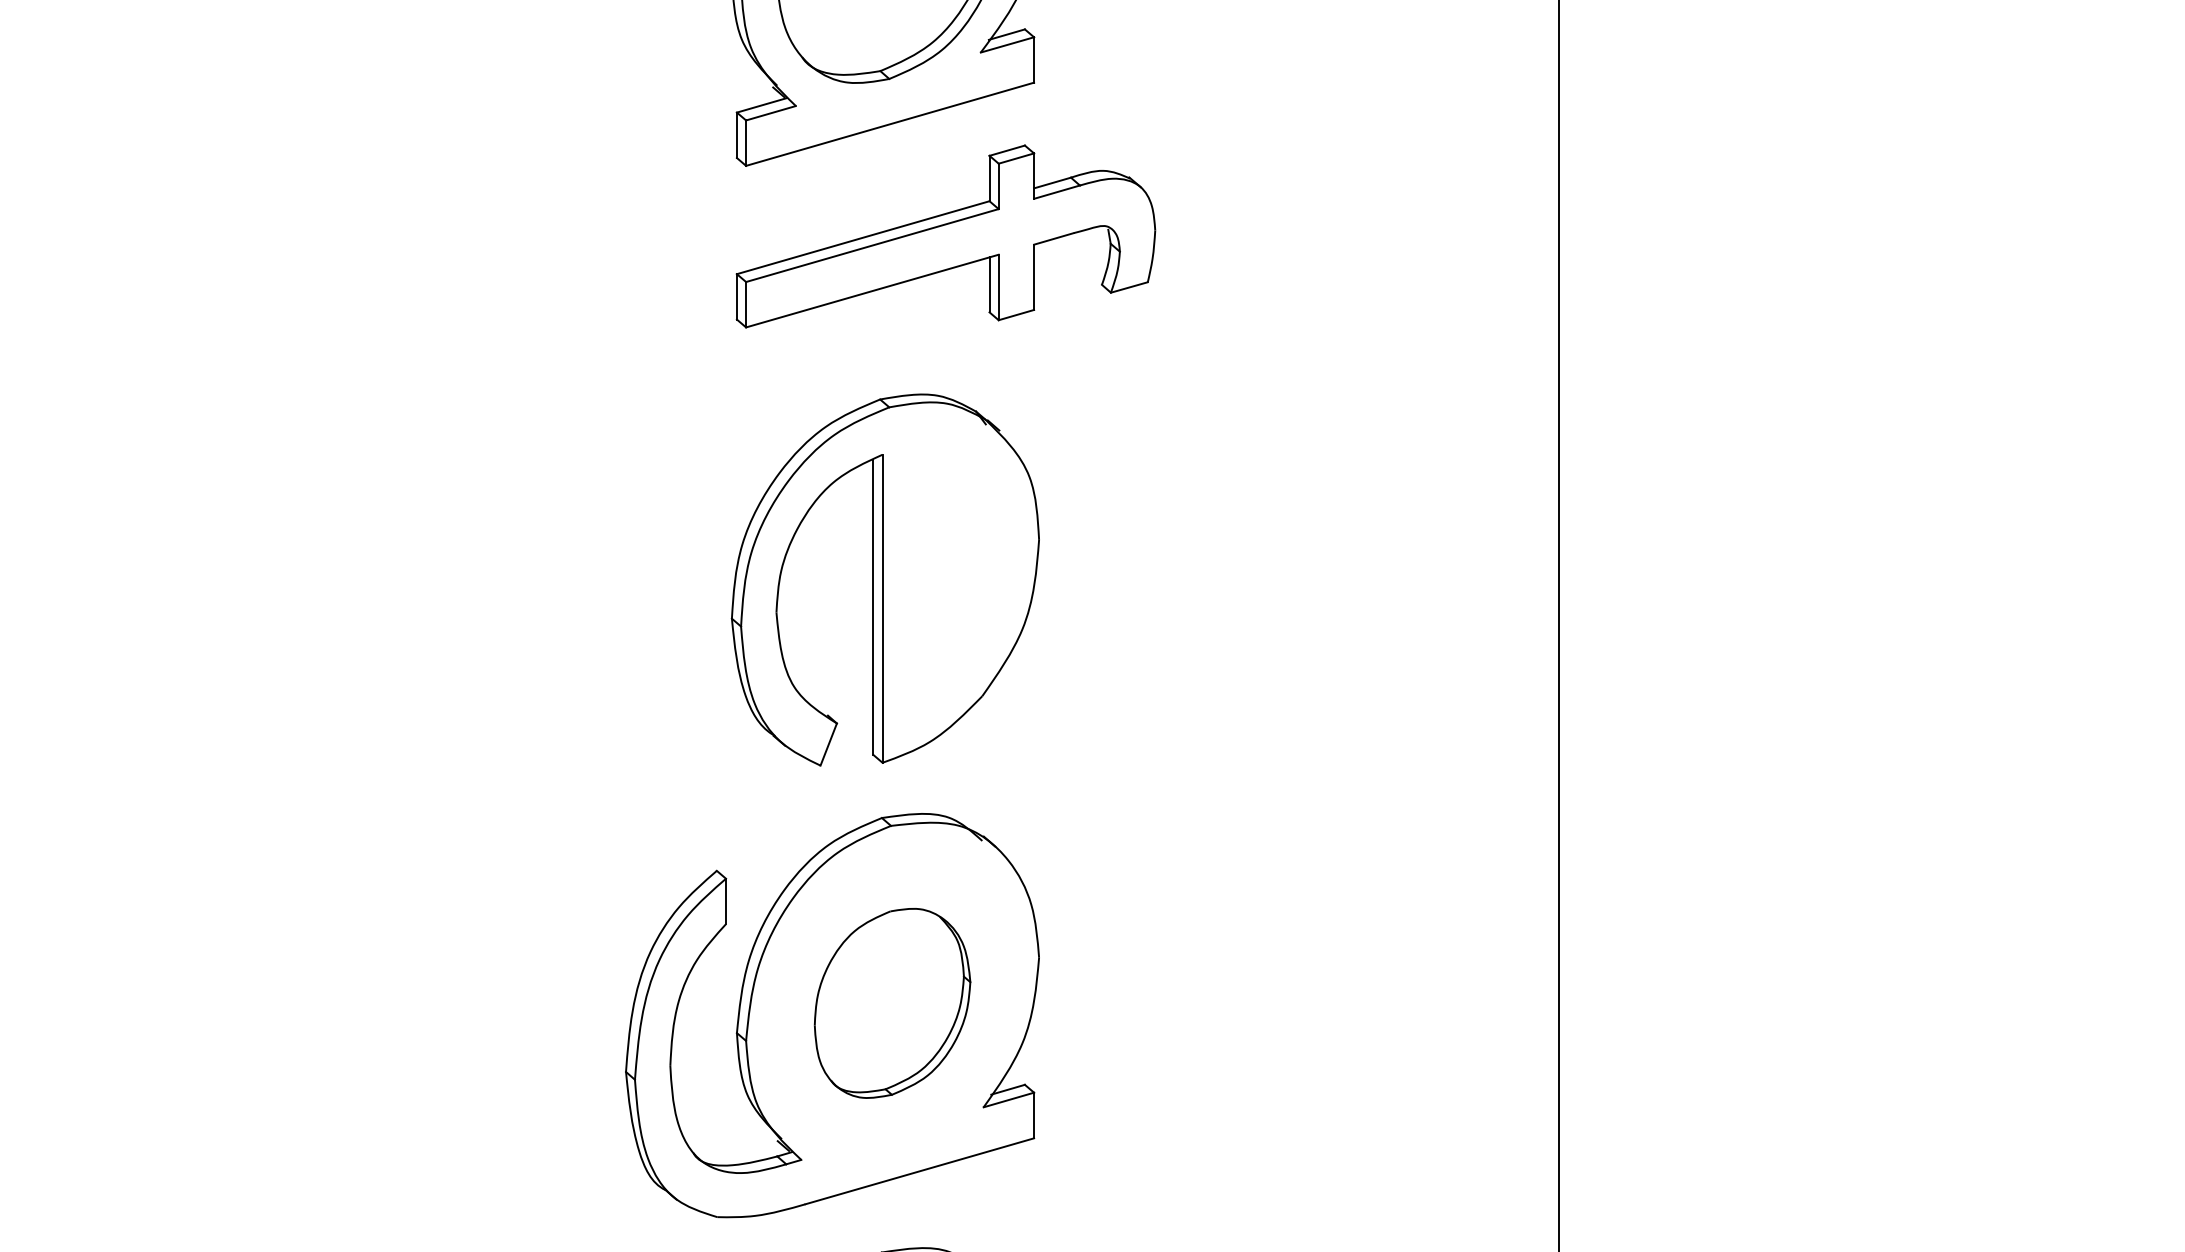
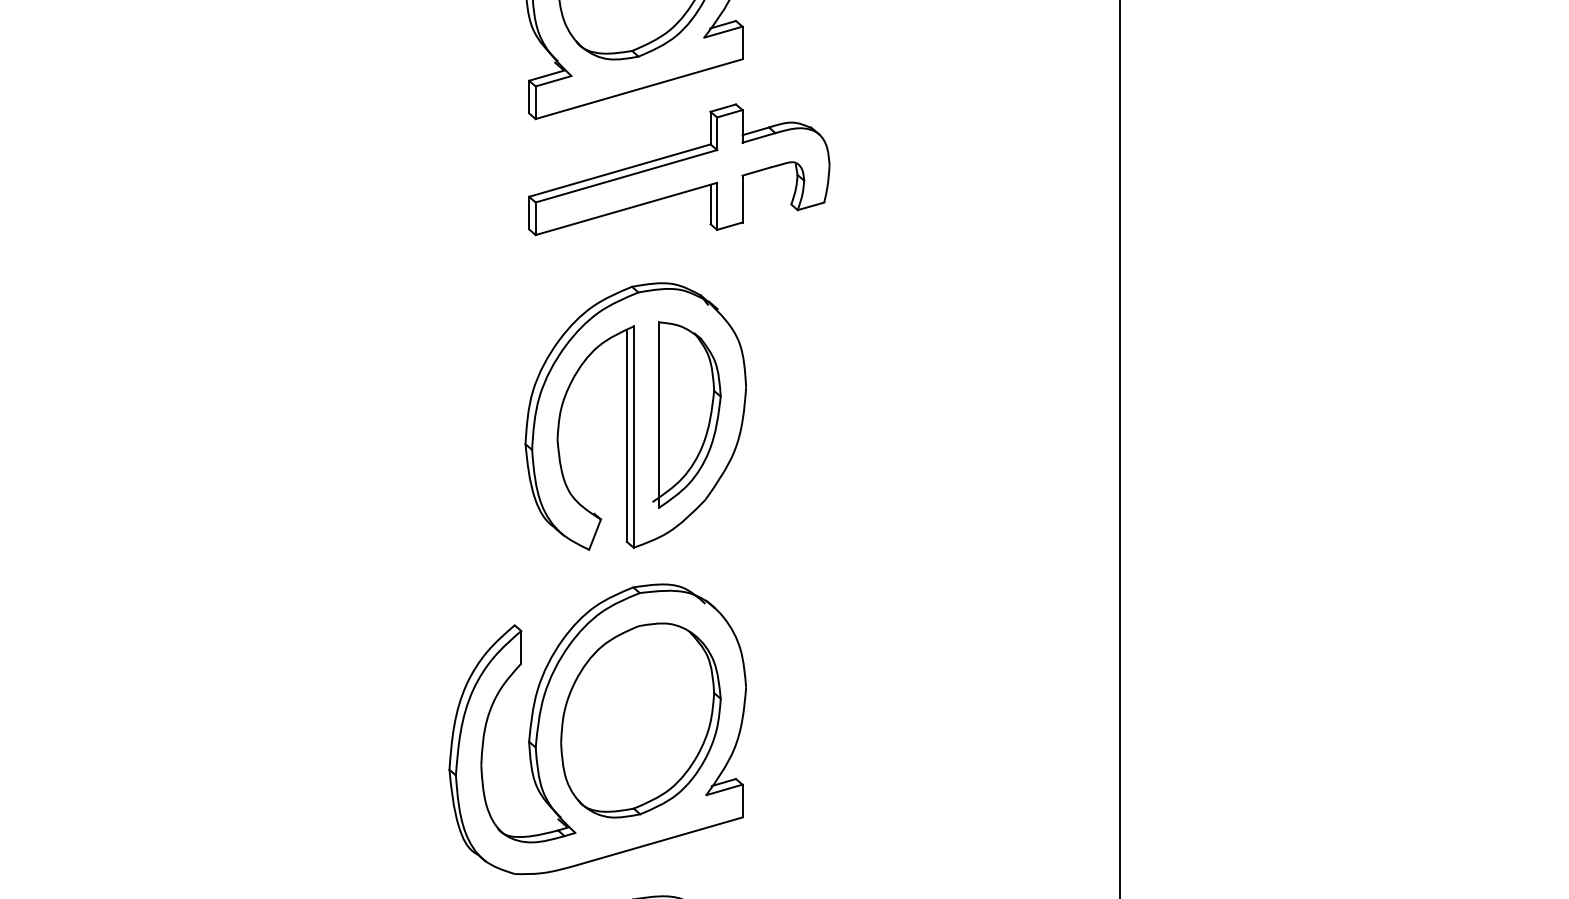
part: (956, 577) -> (686, 414), added
part: (892, 1003) -> (640, 720), size x1.43

